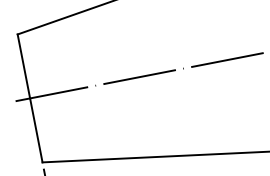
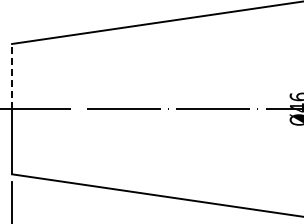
line: (24, 66) -> (12, 76), solid -> dashed

